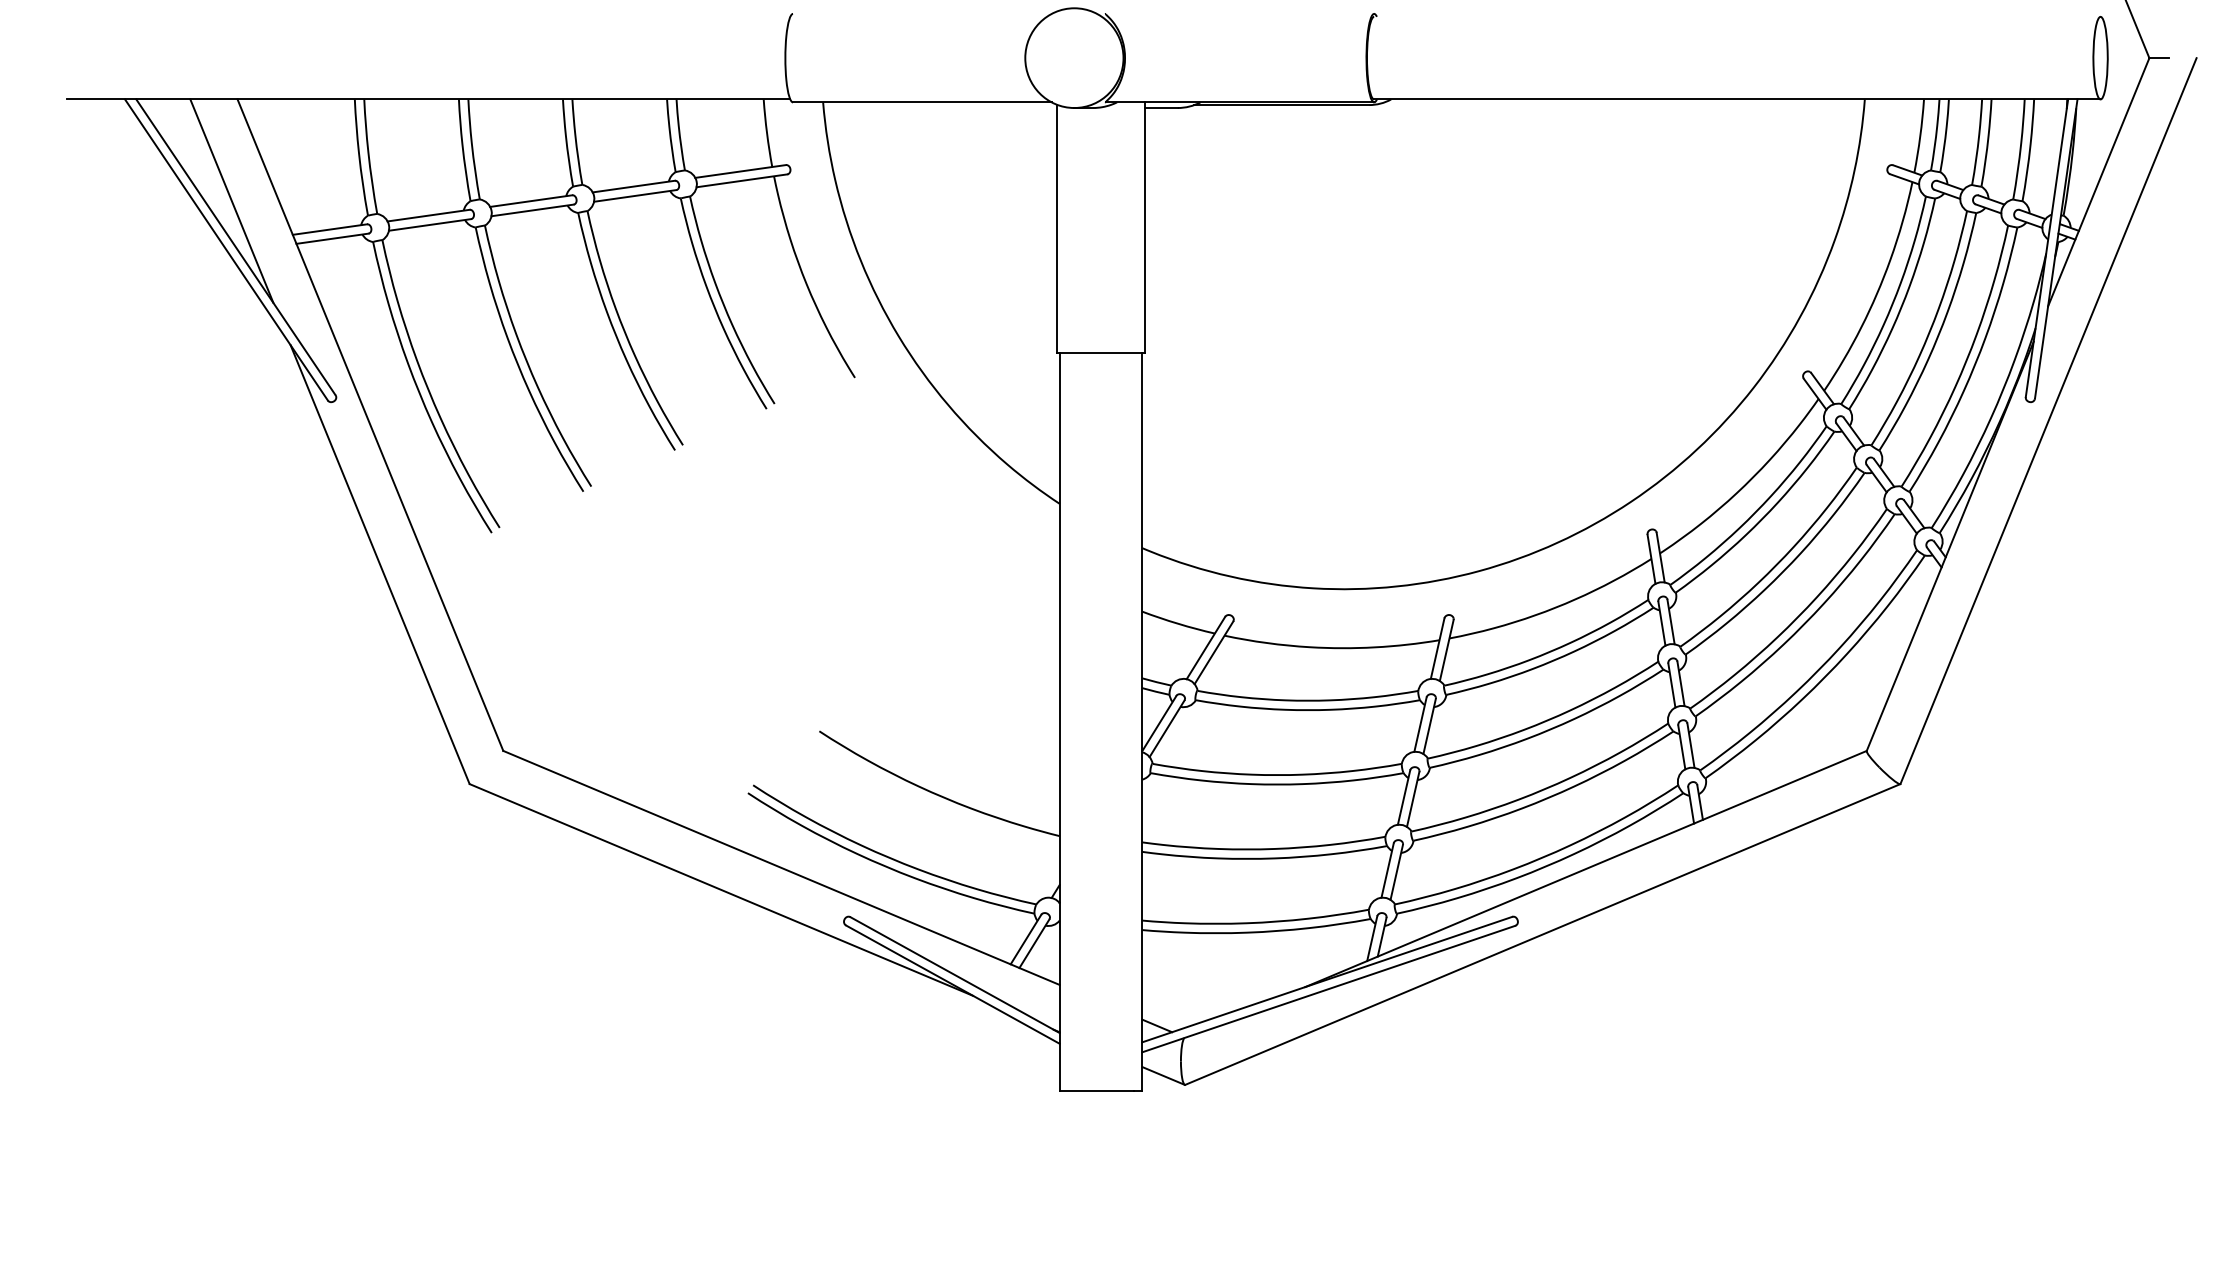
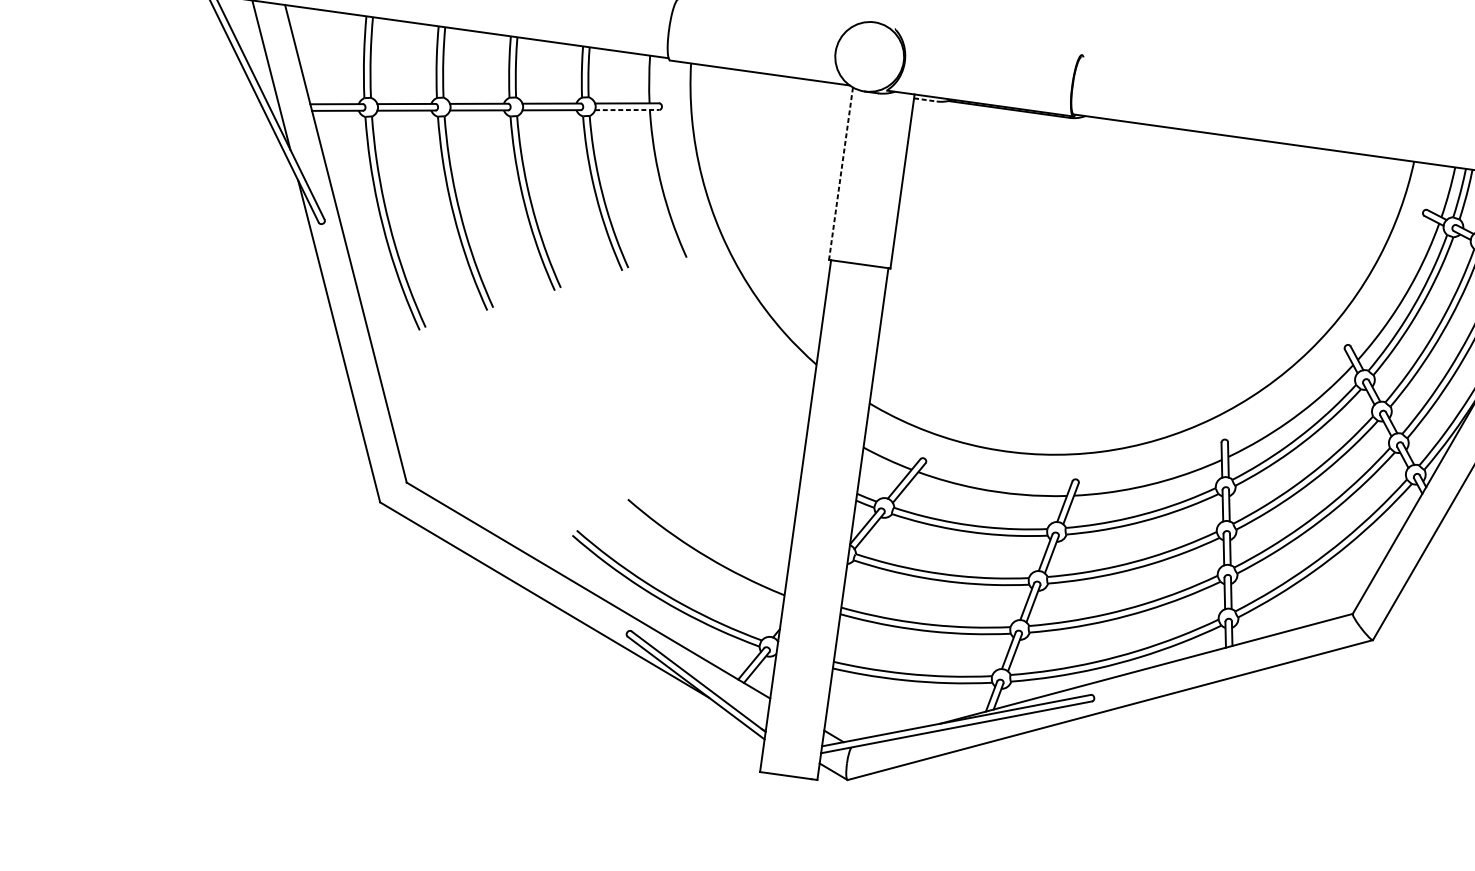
line: (1162, 108) -> (925, 100), solid -> dashed
line: (741, 180) -> (626, 109), solid -> dashed
line: (1056, 229) -> (840, 174), solid -> dashed

